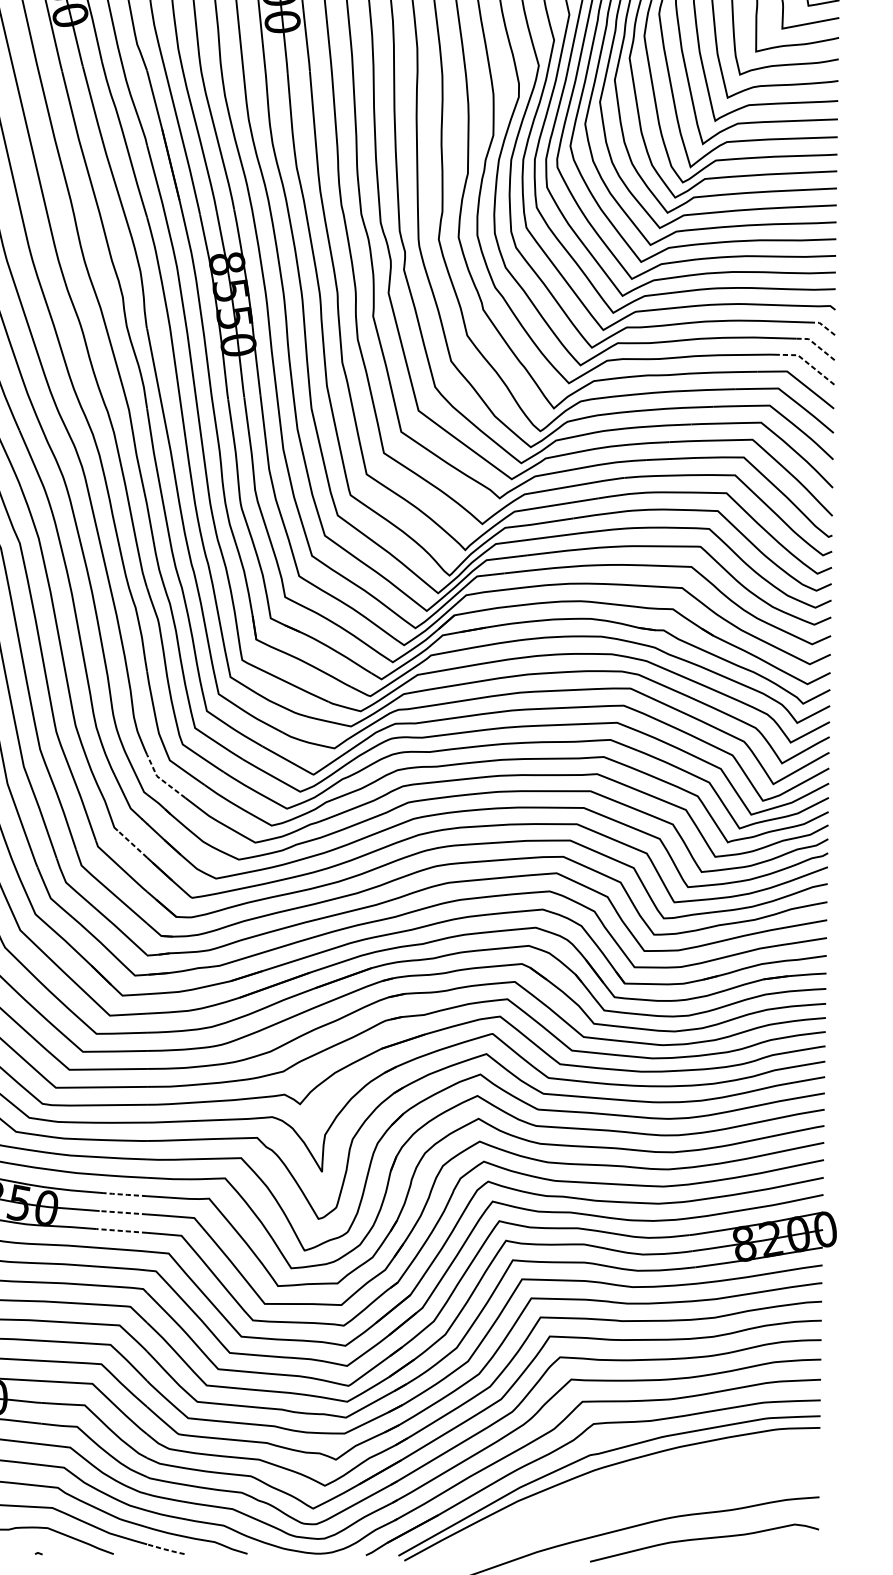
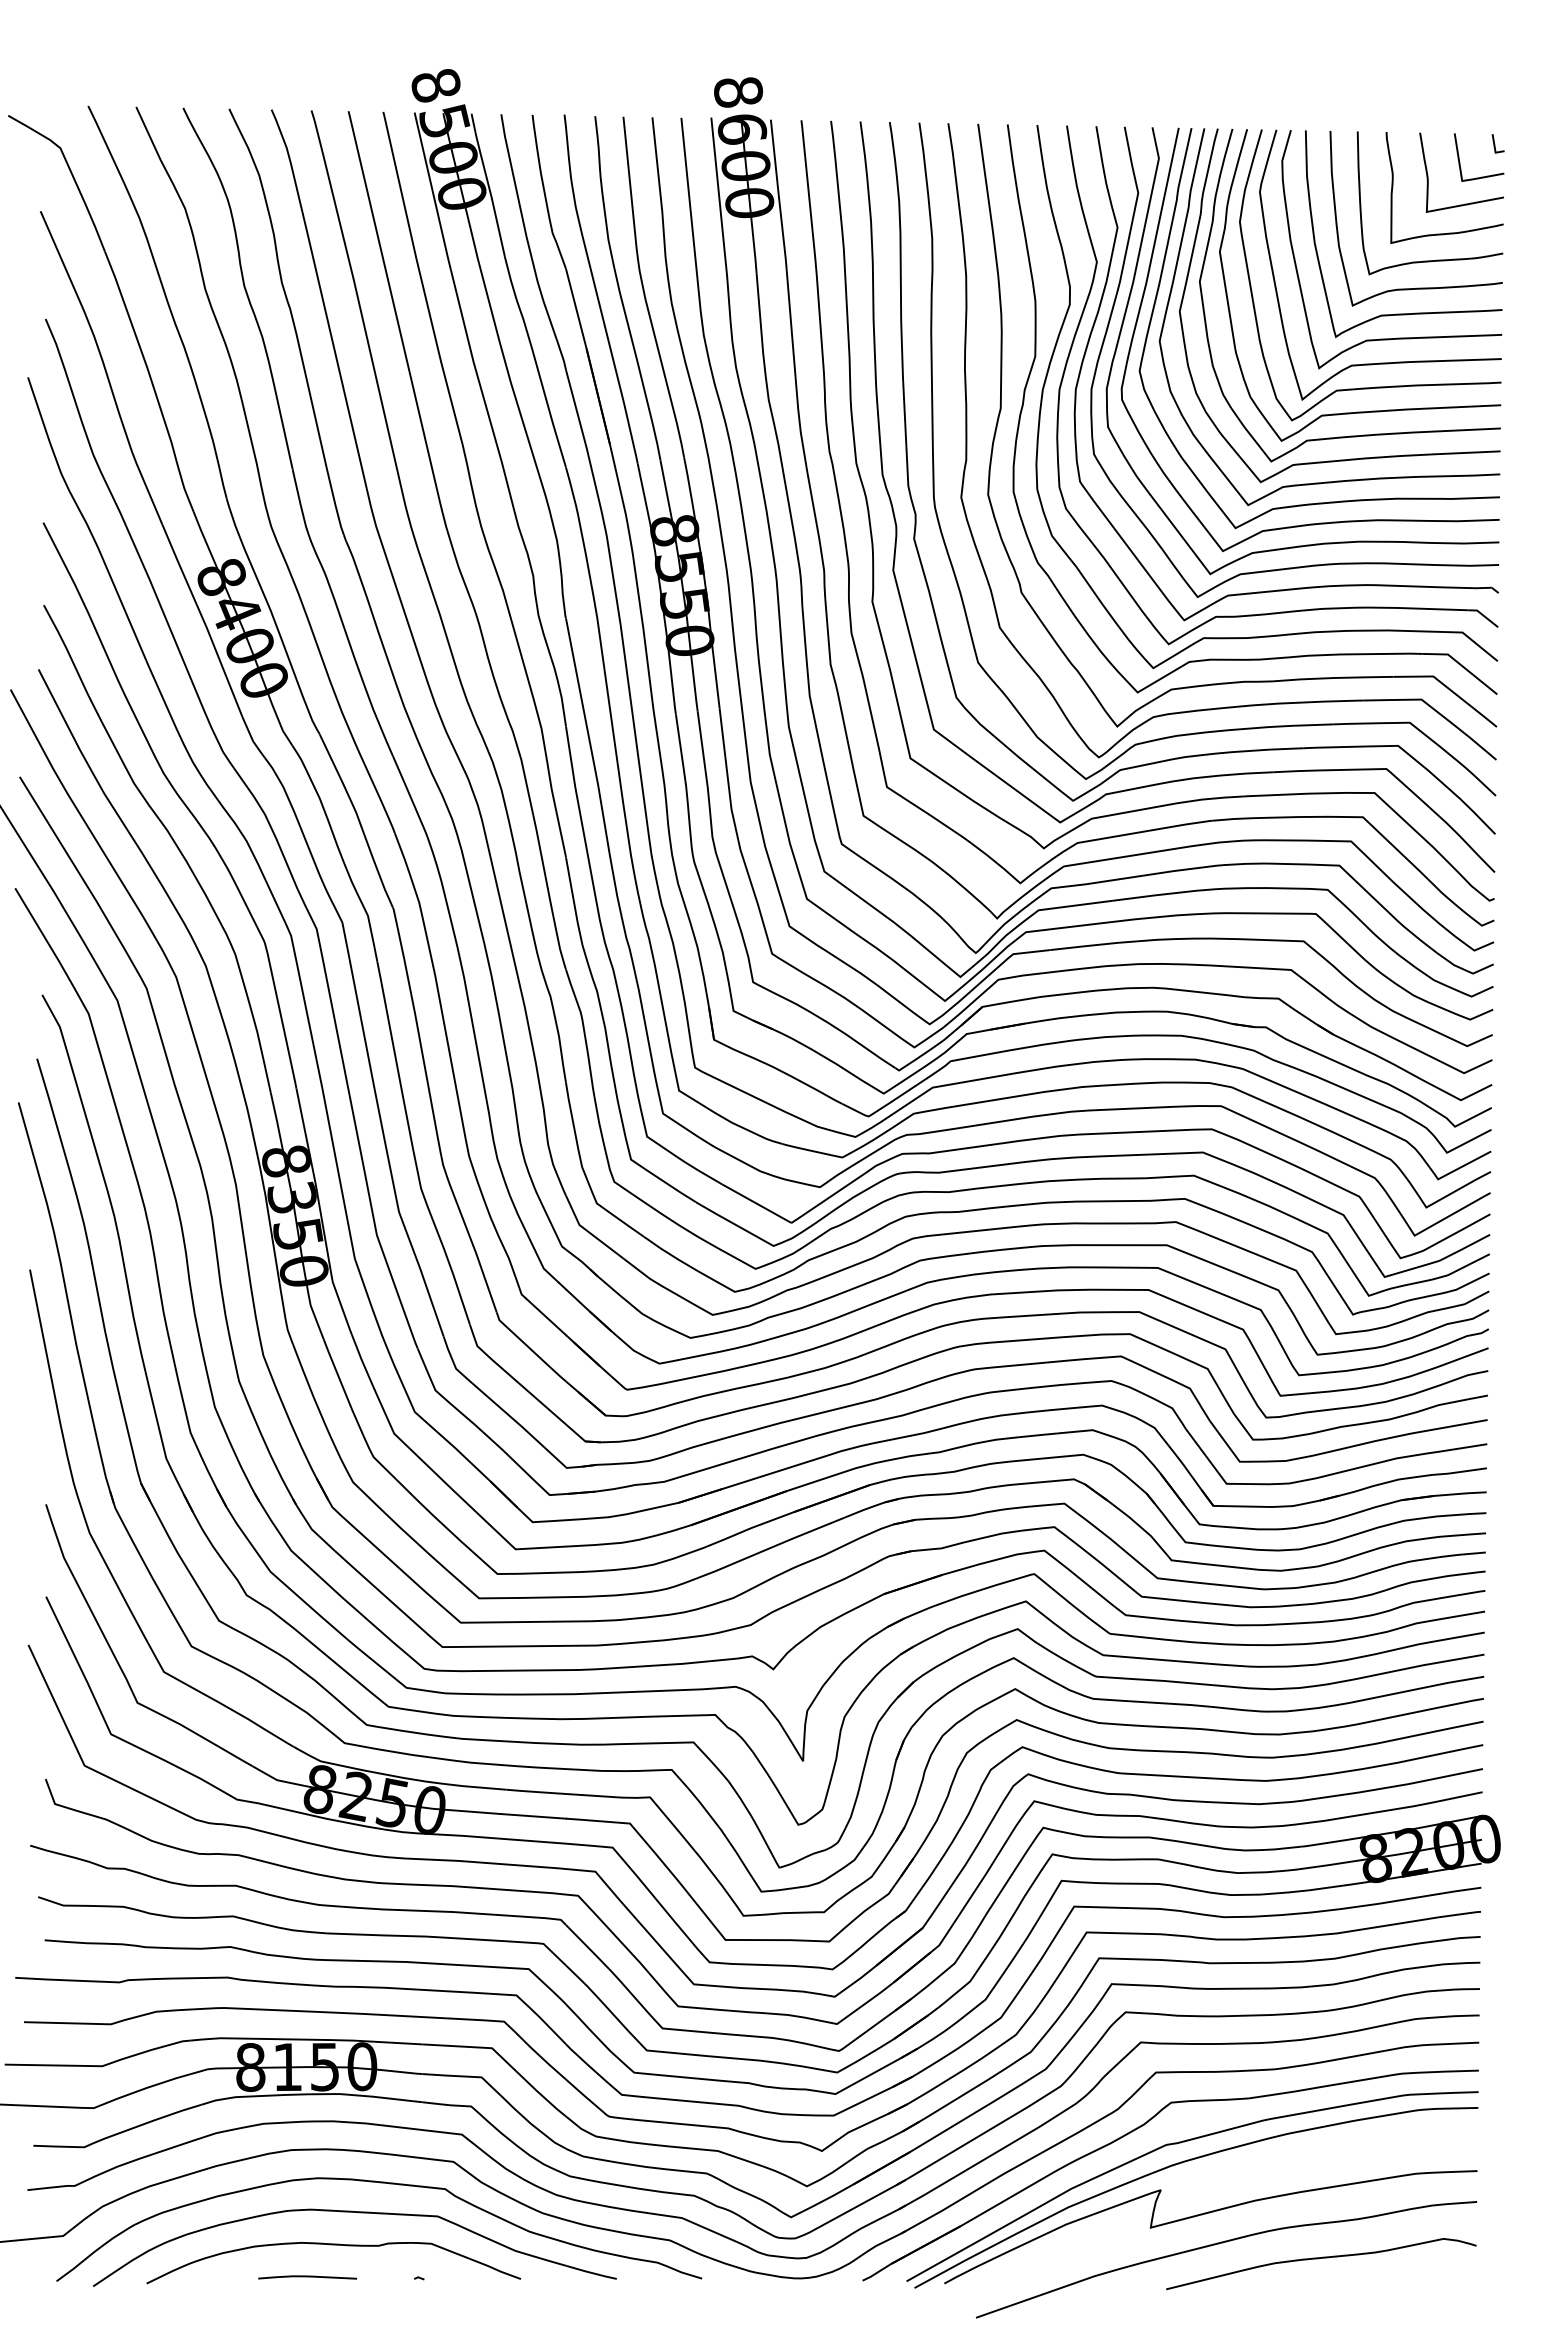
line: (824, 326) -> (1483, 615), dashed -> solid
line: (816, 344) -> (1472, 640), dashed -> solid
line: (807, 363) -> (1461, 665), dashed -> solid
line: (160, 779) -> (584, 1229), dashed -> solid
line: (132, 843) -> (546, 1316), dashed -> solid
line: (124, 1194) -> (535, 1791), dashed -> solid
line: (123, 1212) -> (533, 1816), dashed -> solid
line: (122, 1231) -> (532, 1841), dashed -> solid
curve: (619, 1506) -> (1206, 2214), added
line: (165, 1549) -> (591, 2272), dashed -> solid

